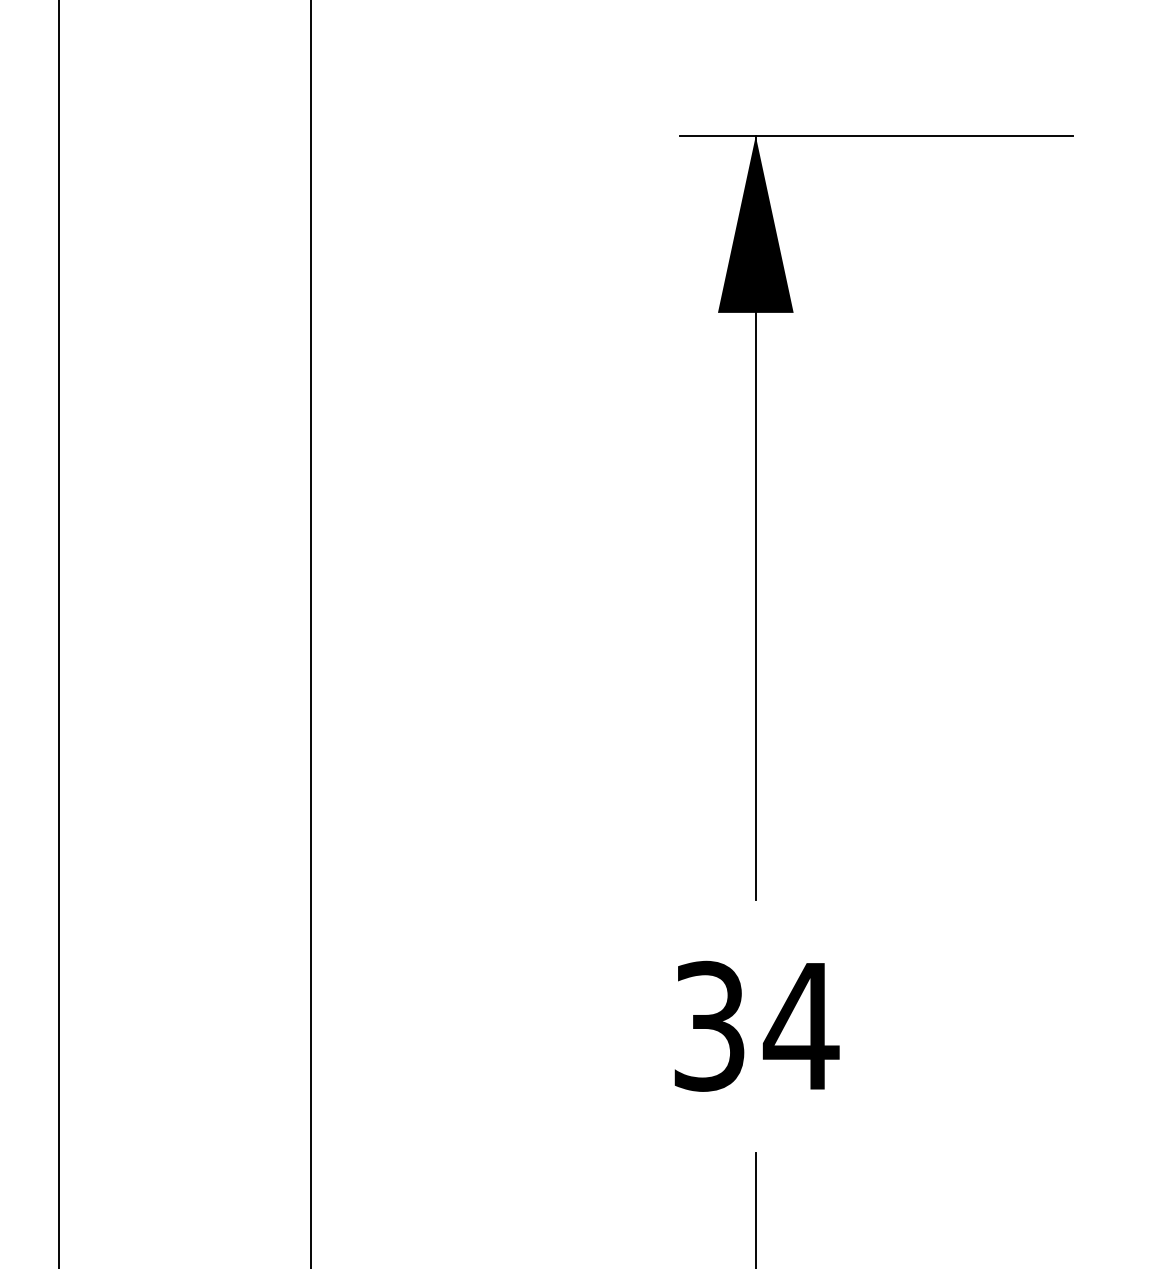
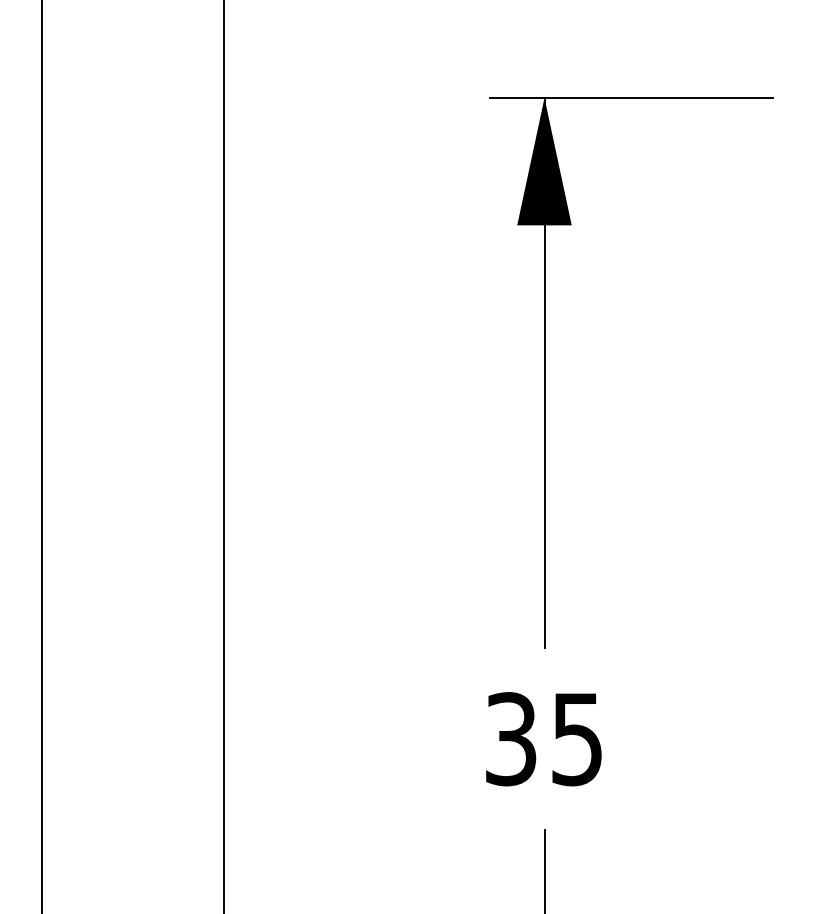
text: (800, 1027) -> (576, 740), 34 -> 35

